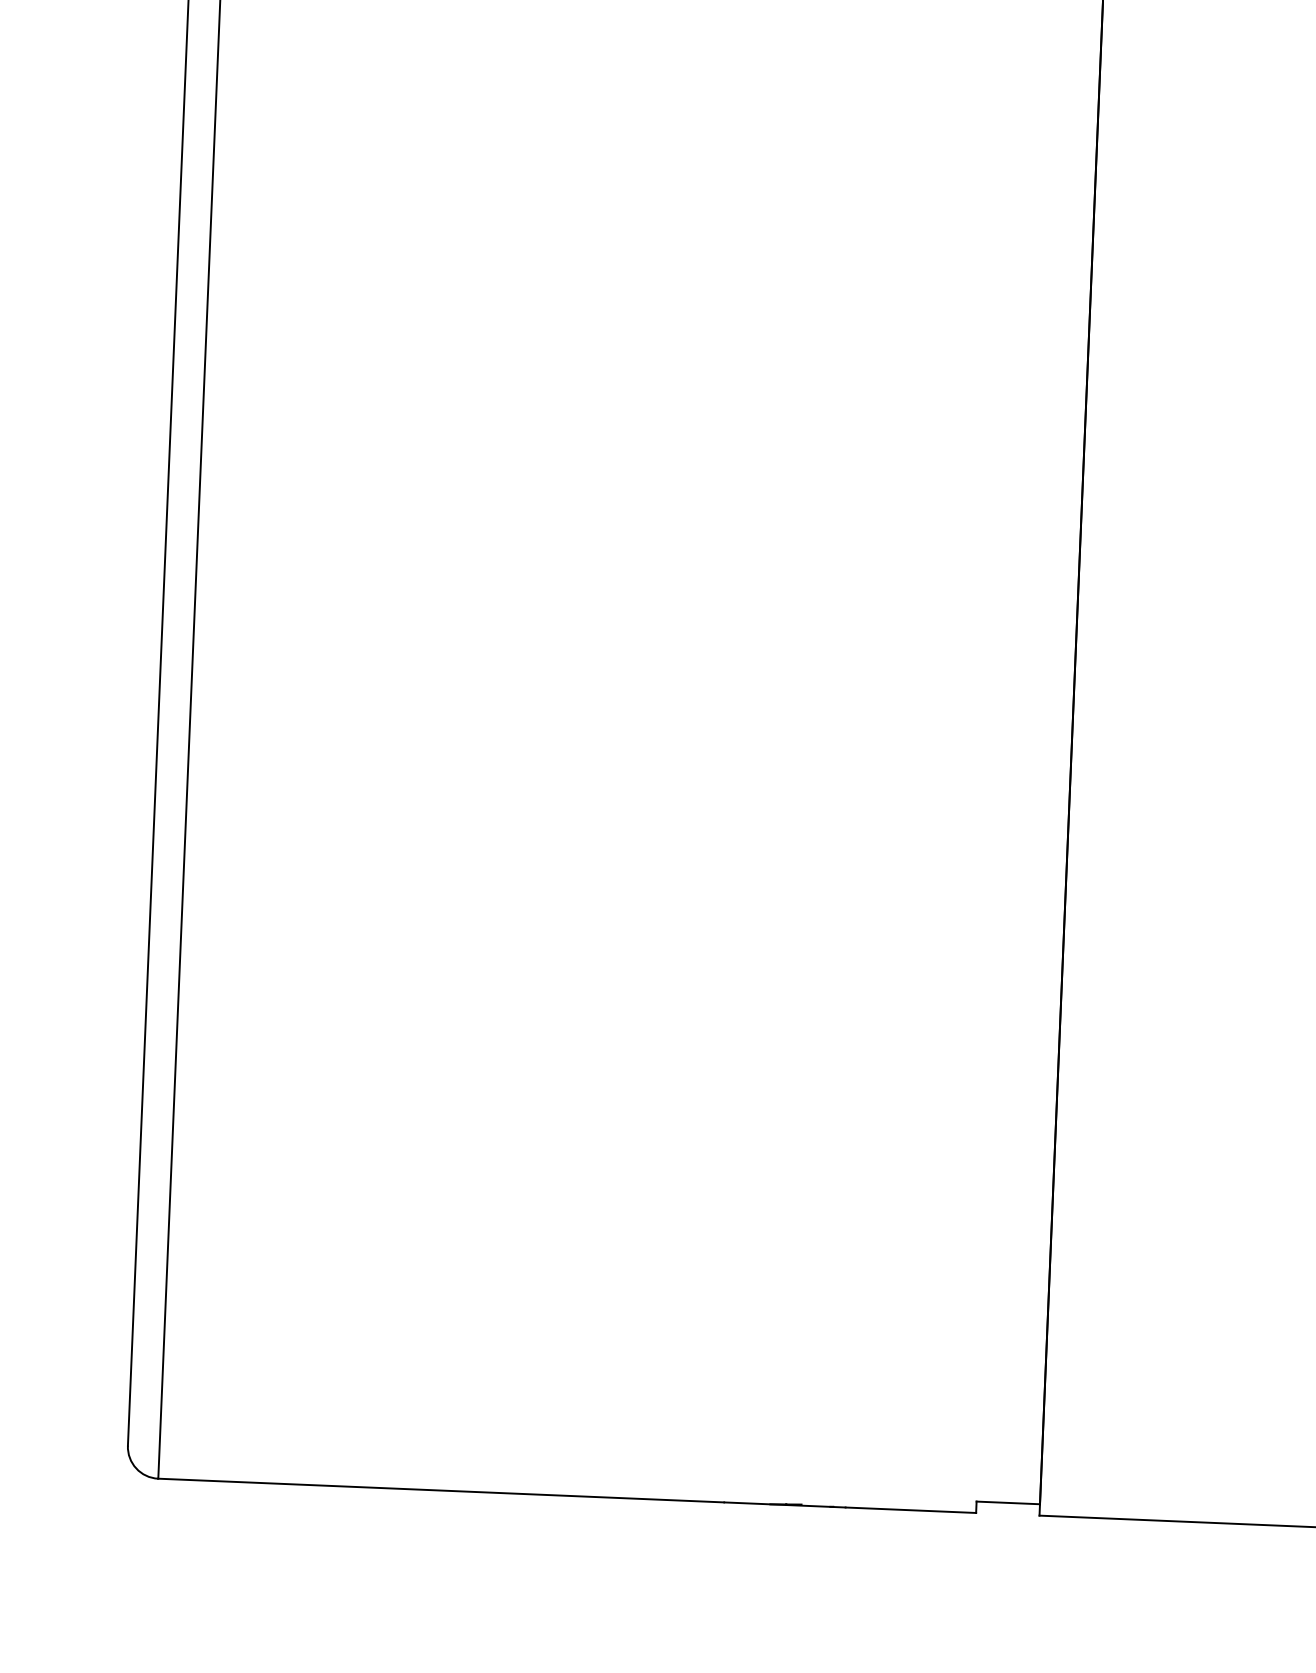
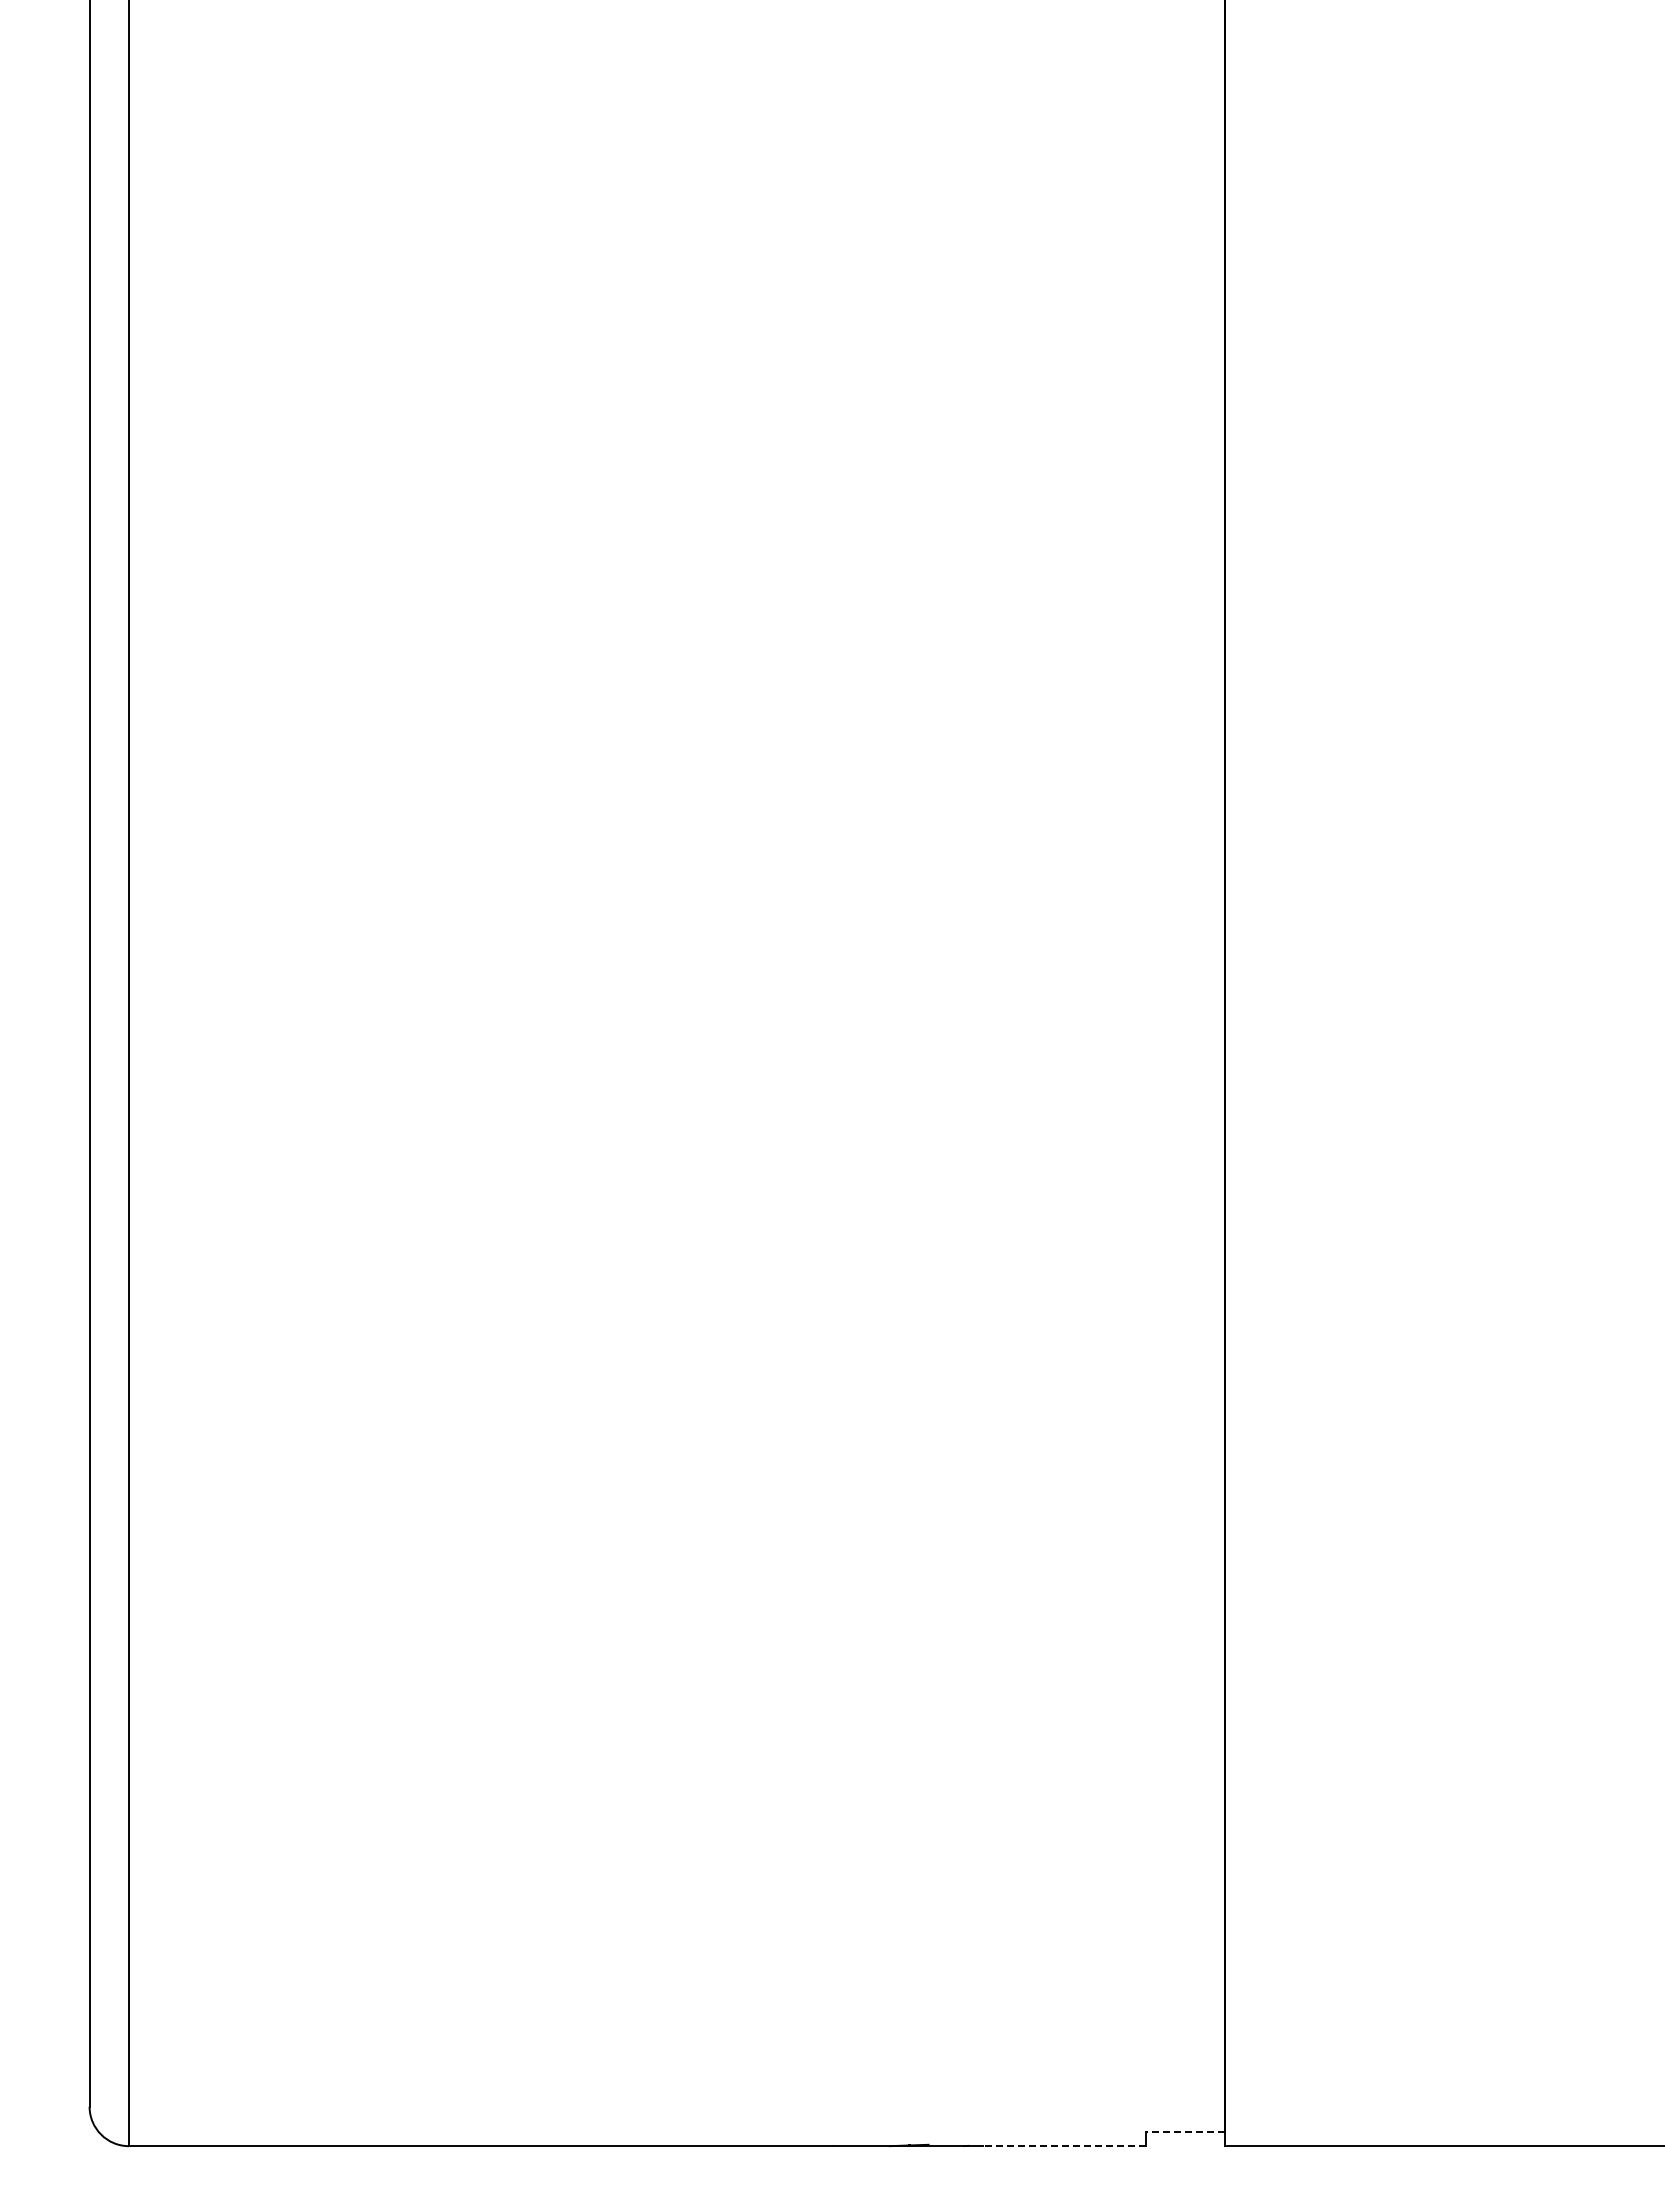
line: (1007, 1503) -> (1184, 2132), solid -> dashed
line: (910, 1510) -> (1064, 2146), solid -> dashed

